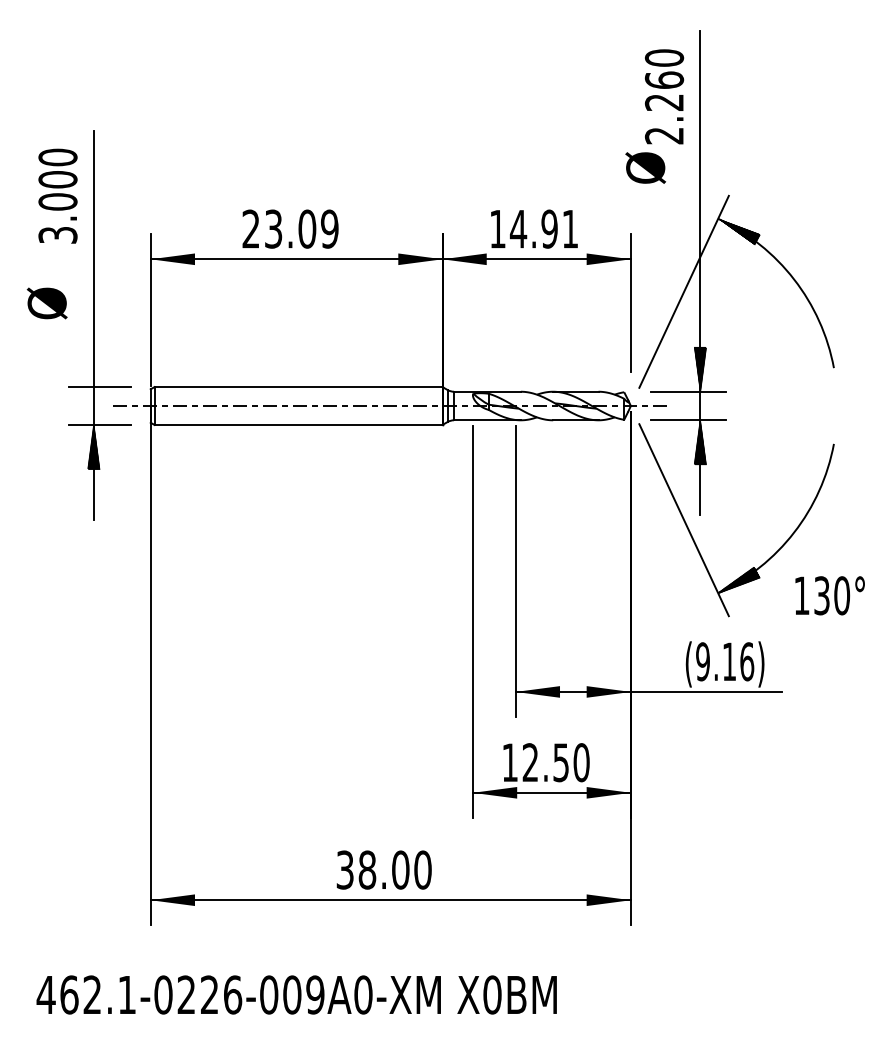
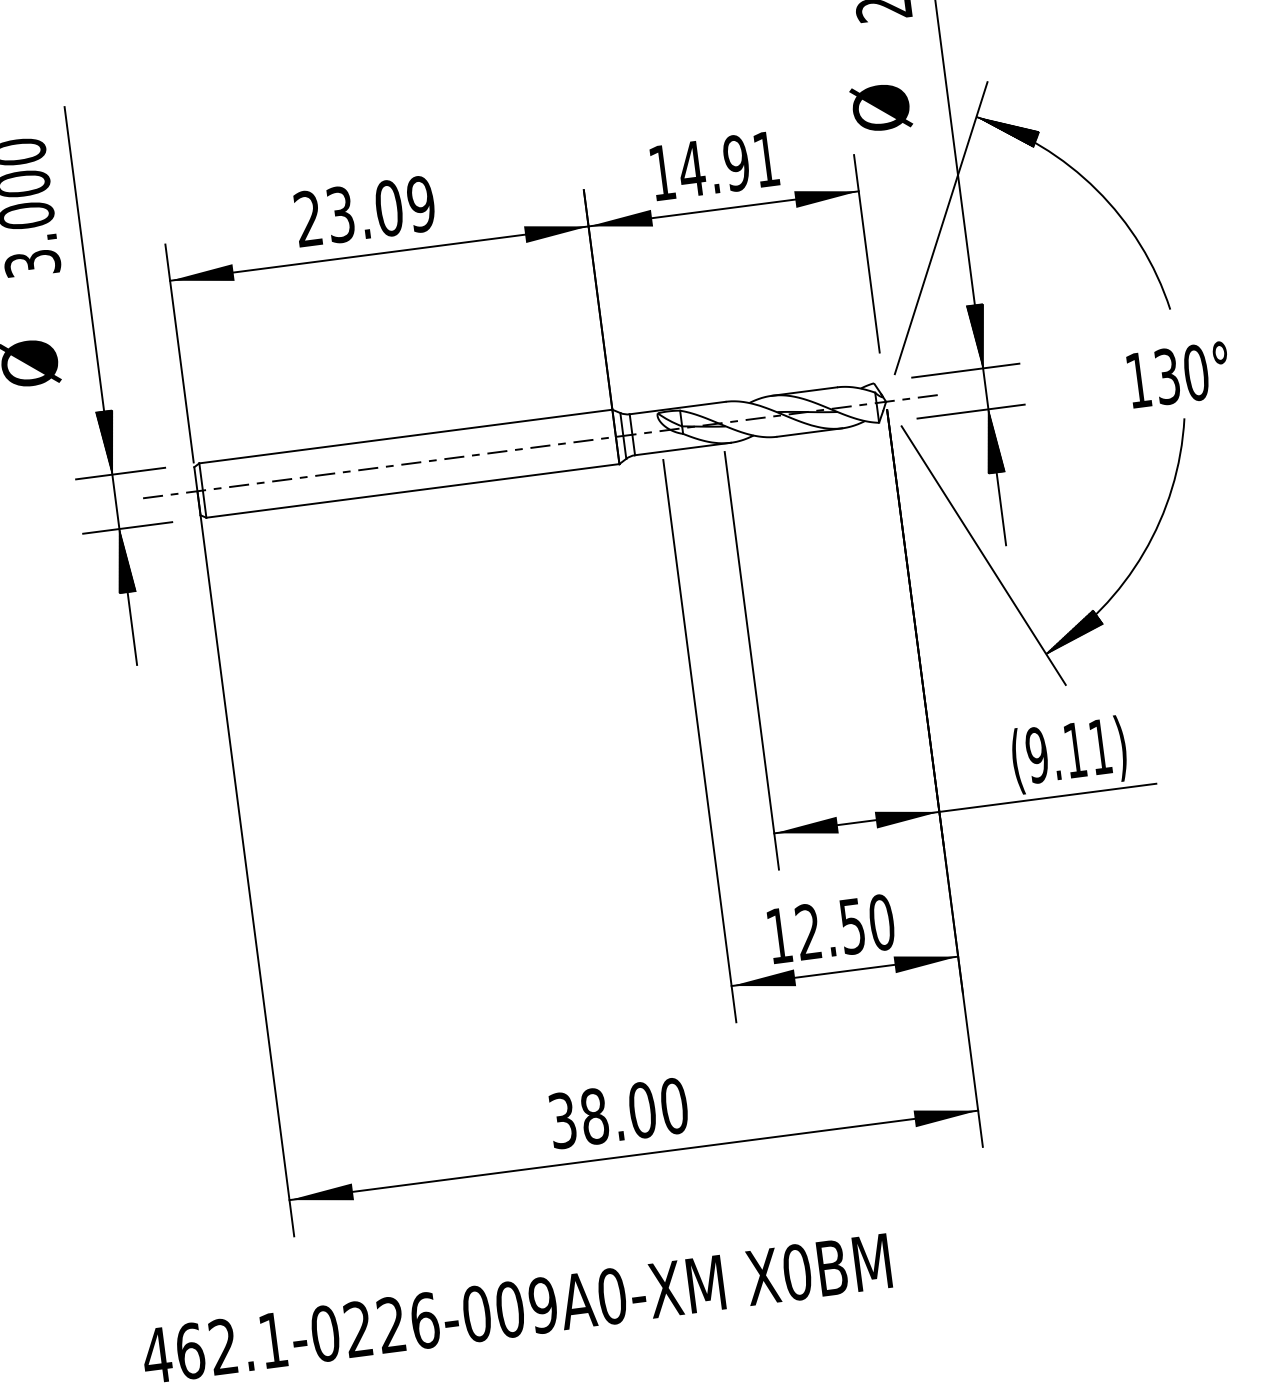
text: (645, 167) -> (880, 107), moved
hatch: (93, 364) -> (107, 442), added
text: (829, 595) -> (1178, 374), moved
text: (747, 661) -> (1100, 746), (9.16) -> (9.11)

